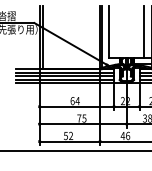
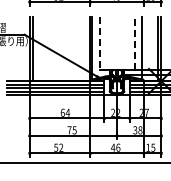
line: (144, 30) -> (134, 42), solid -> dashed
line: (109, 31) -> (99, 43), solid -> dashed

